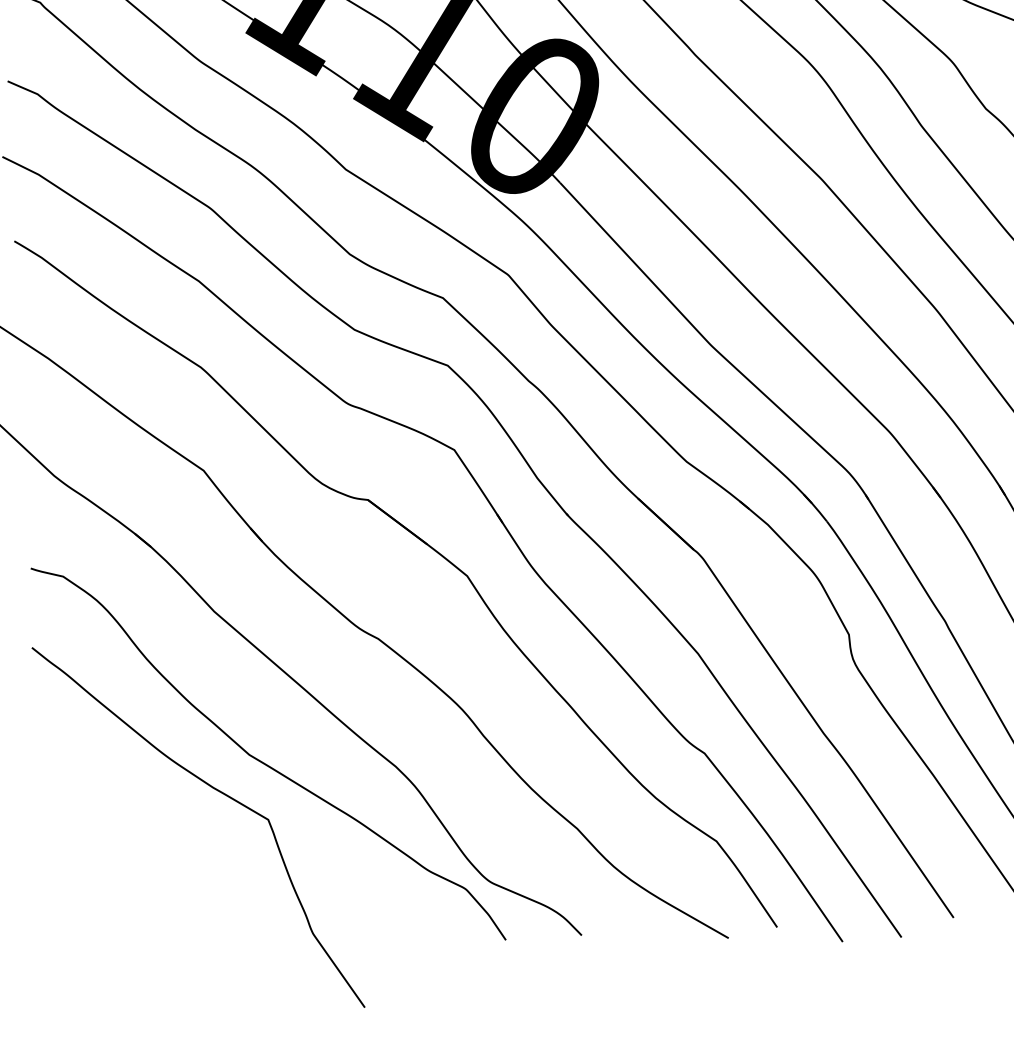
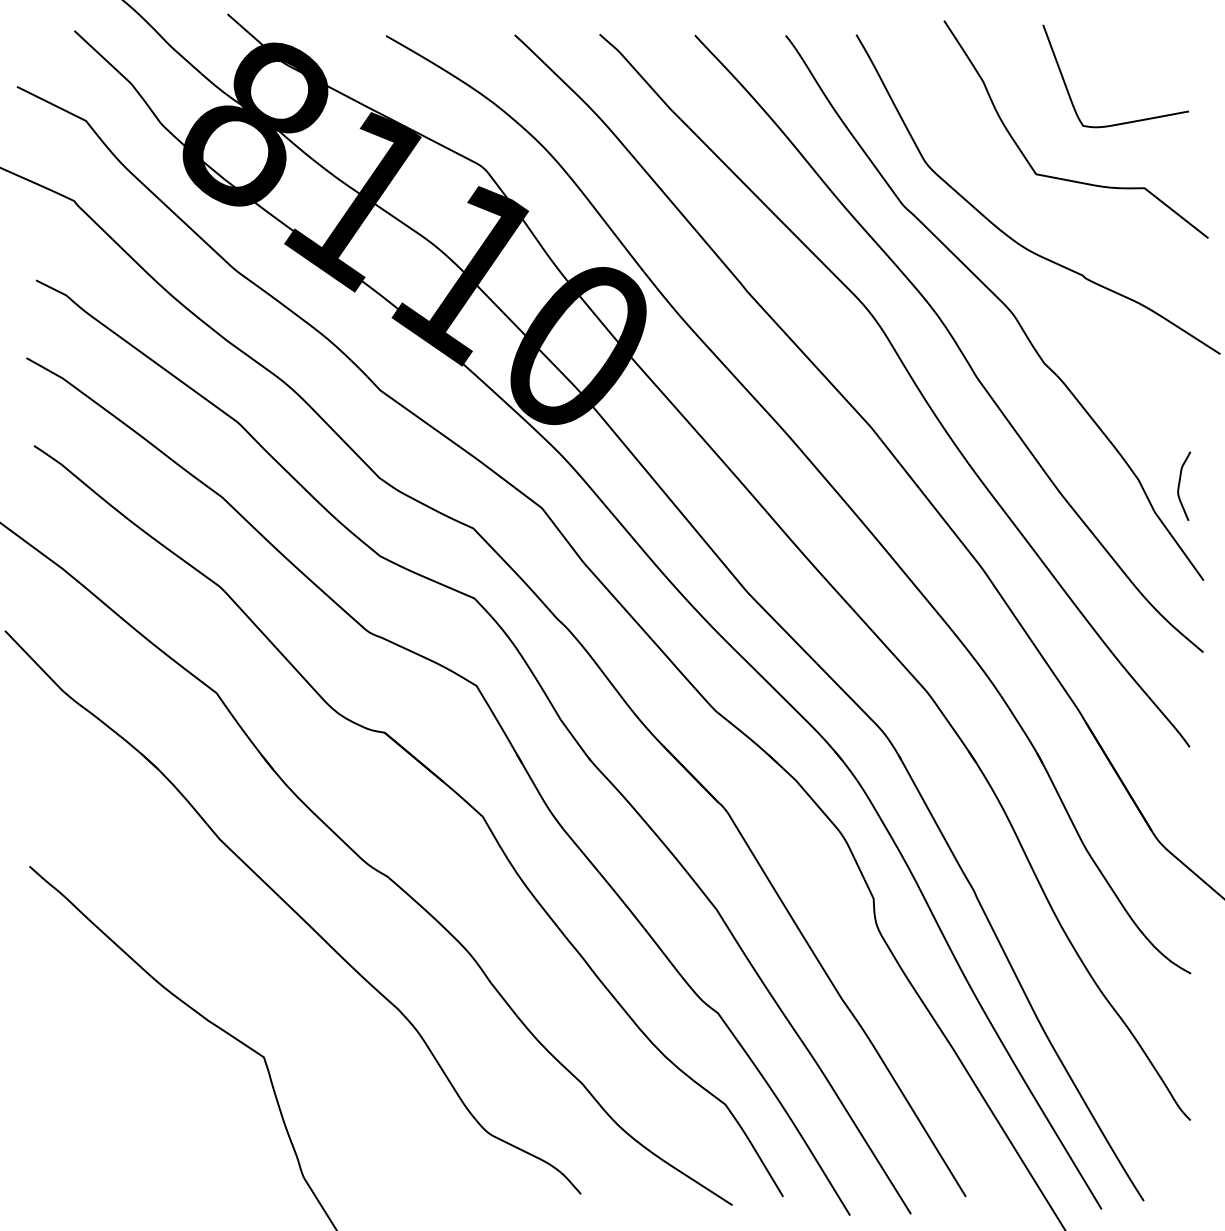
curve: (263, 762) -> (262, 997), removed

